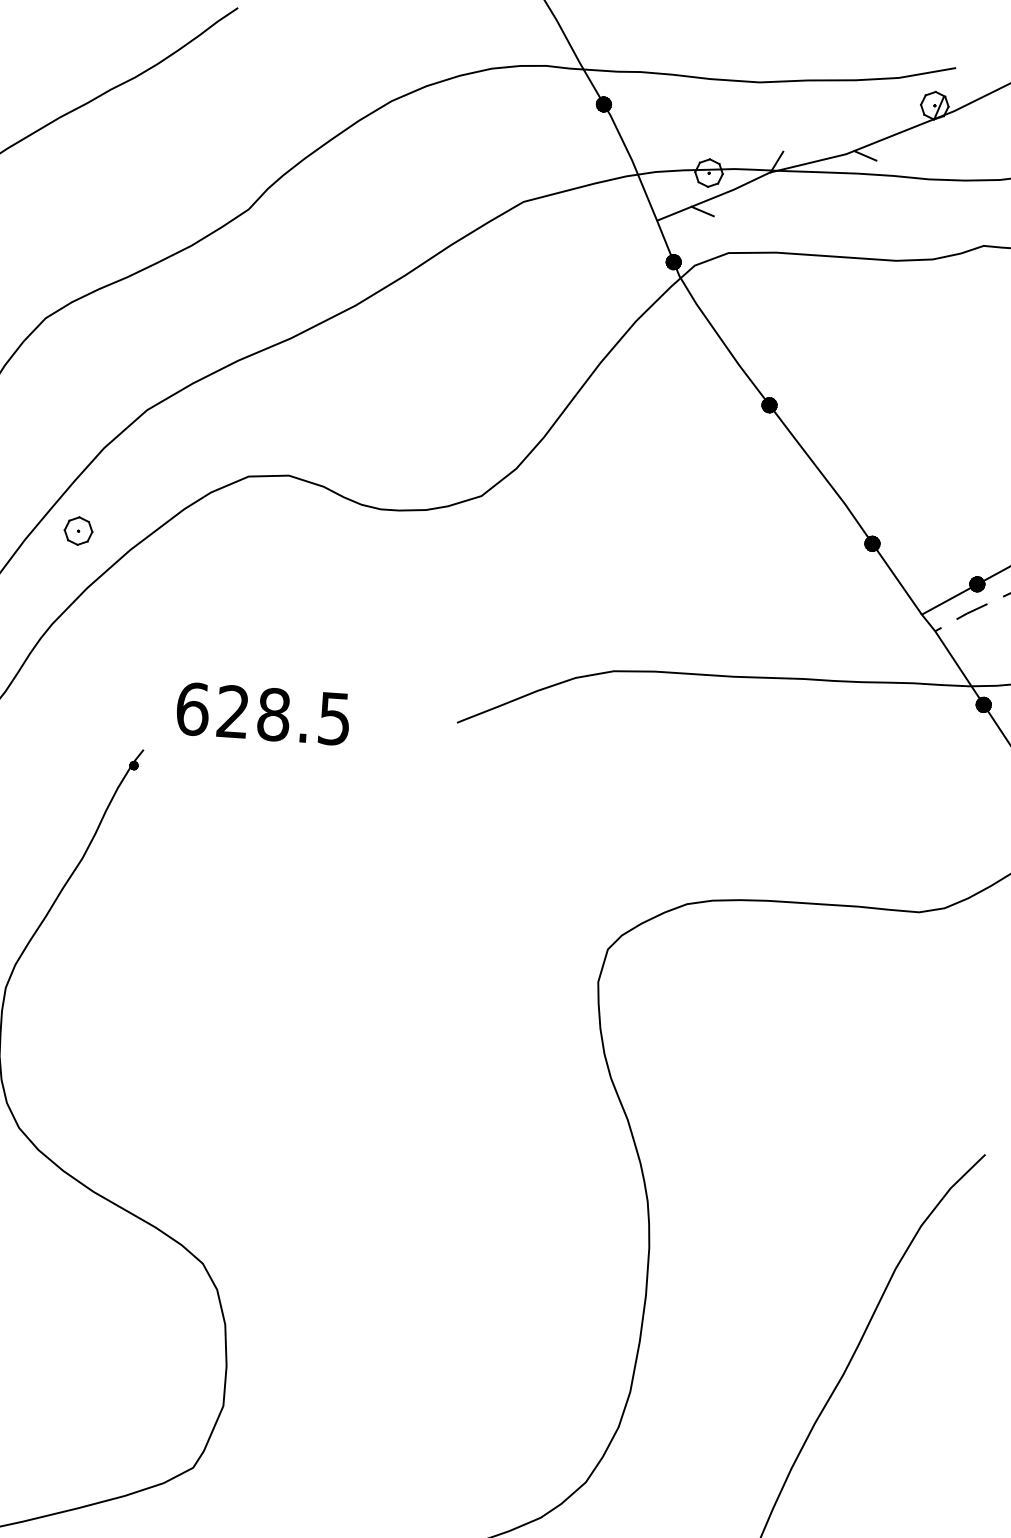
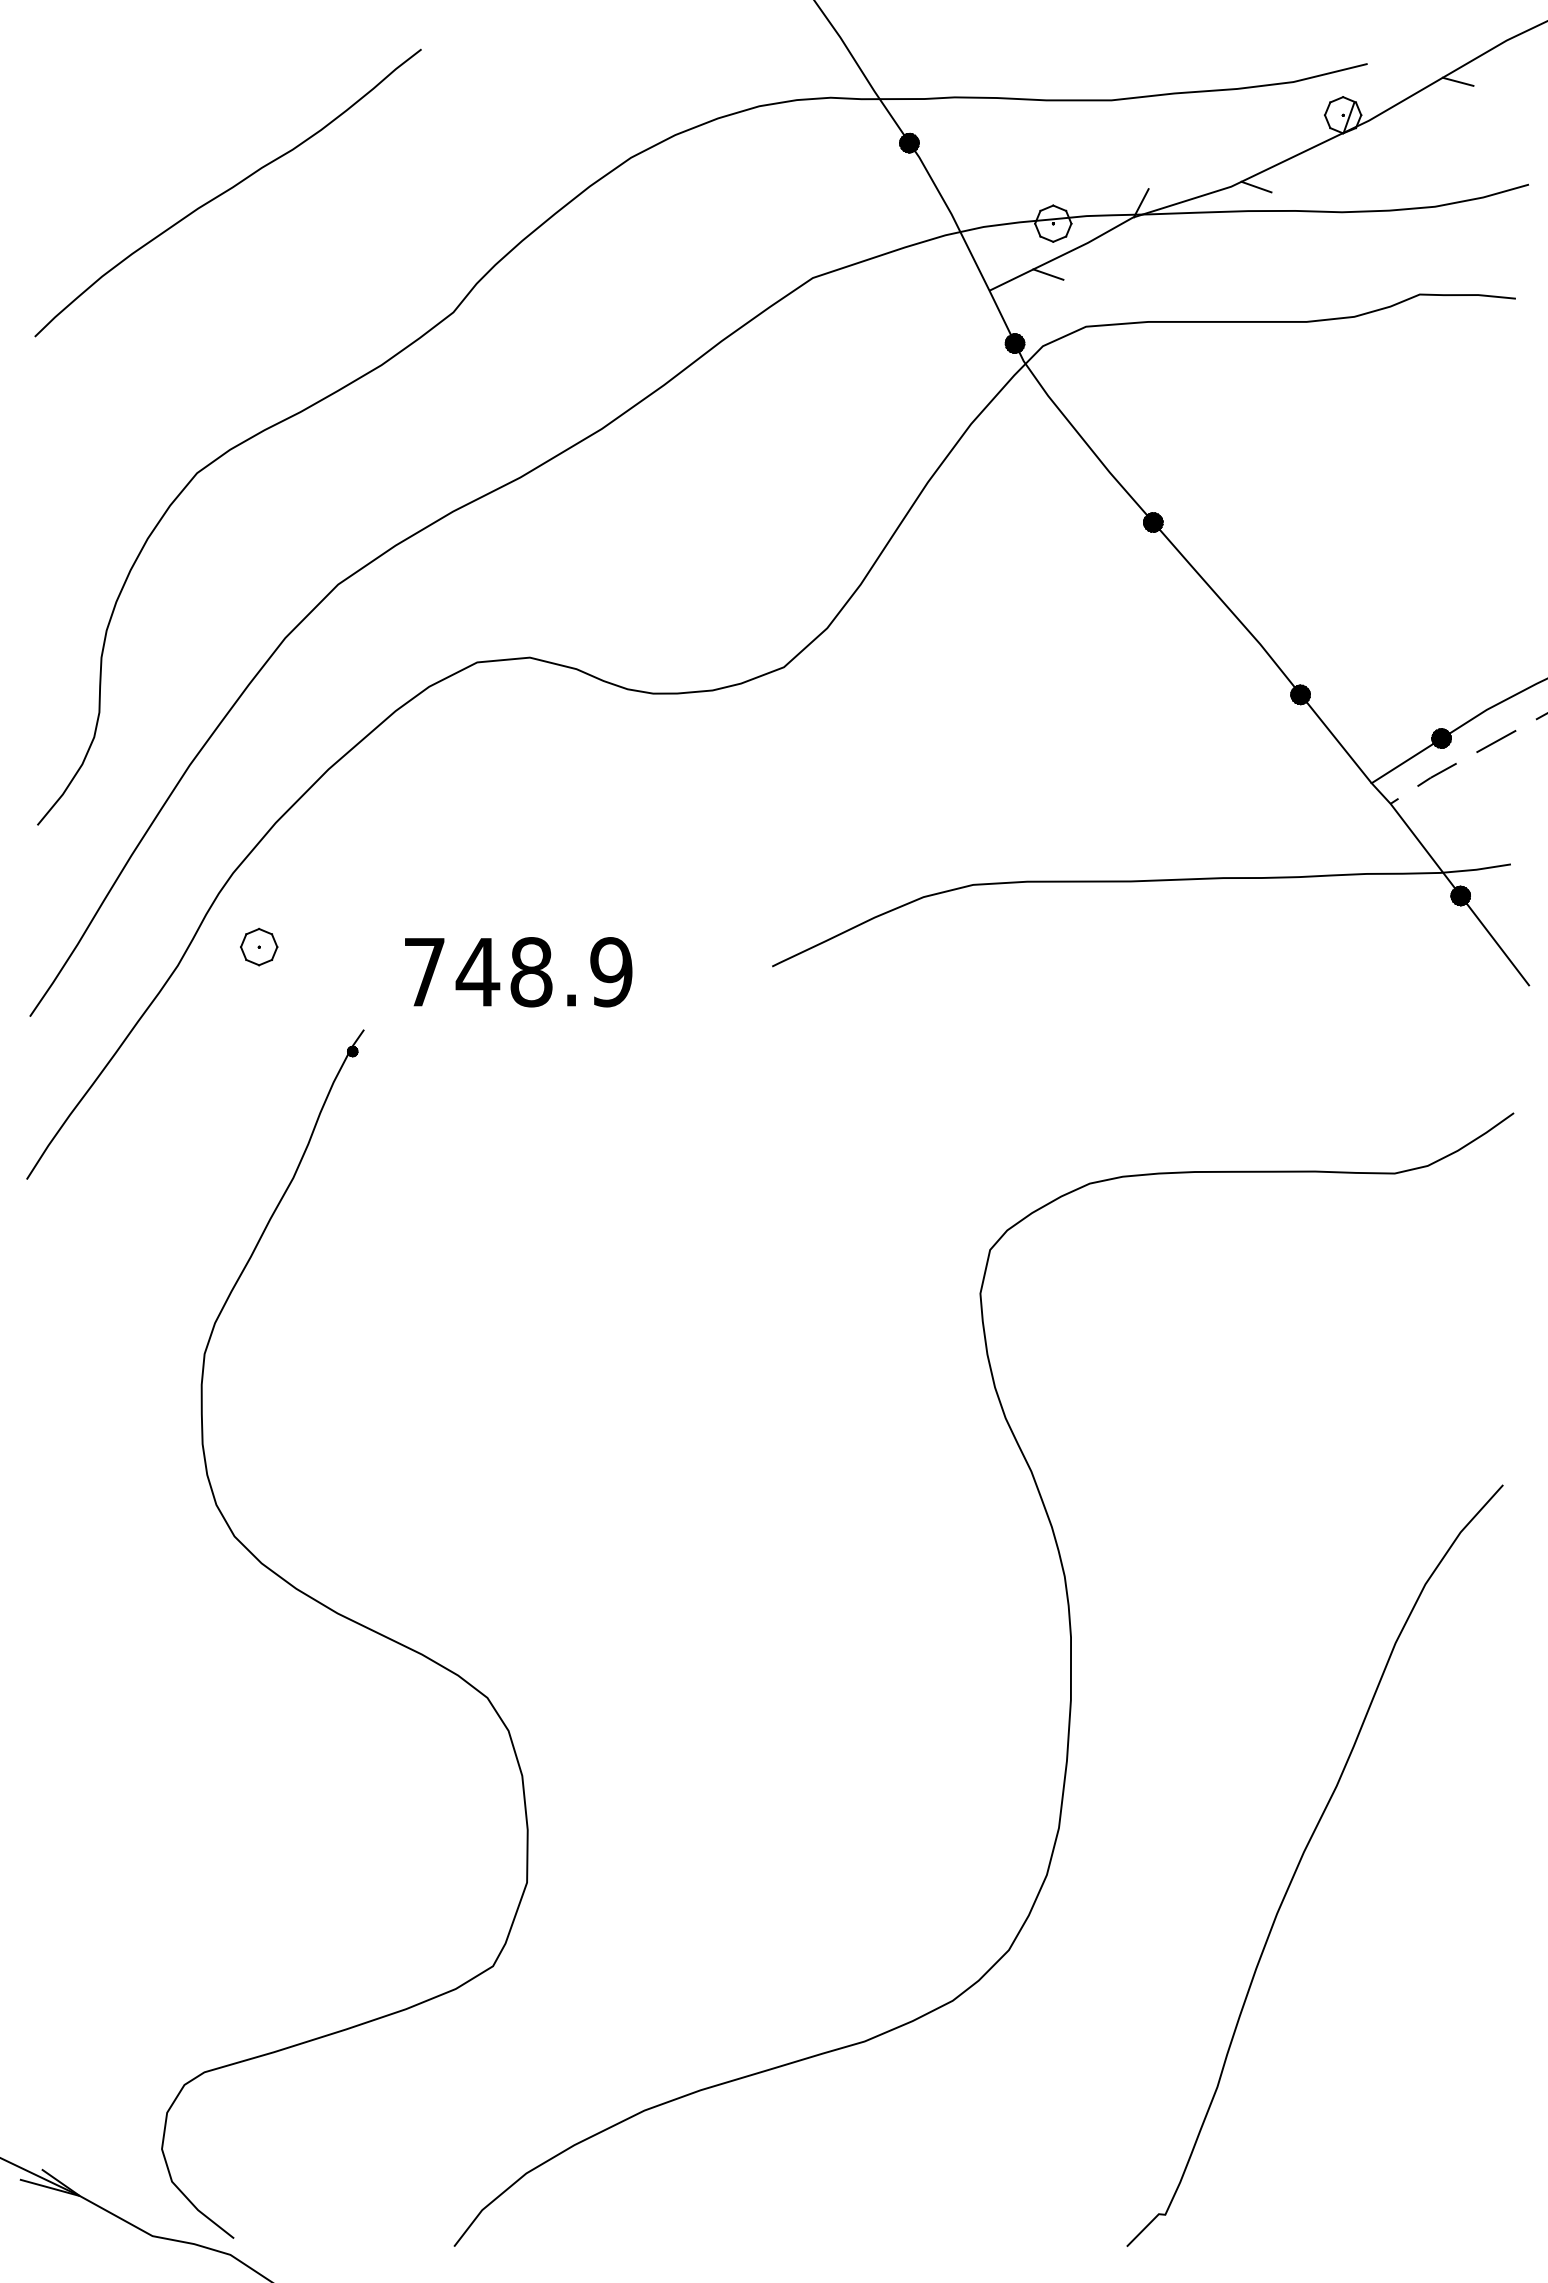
part: (78, 530) -> (259, 946), moved
text: (263, 714) -> (518, 972), 628.5 -> 748.9

